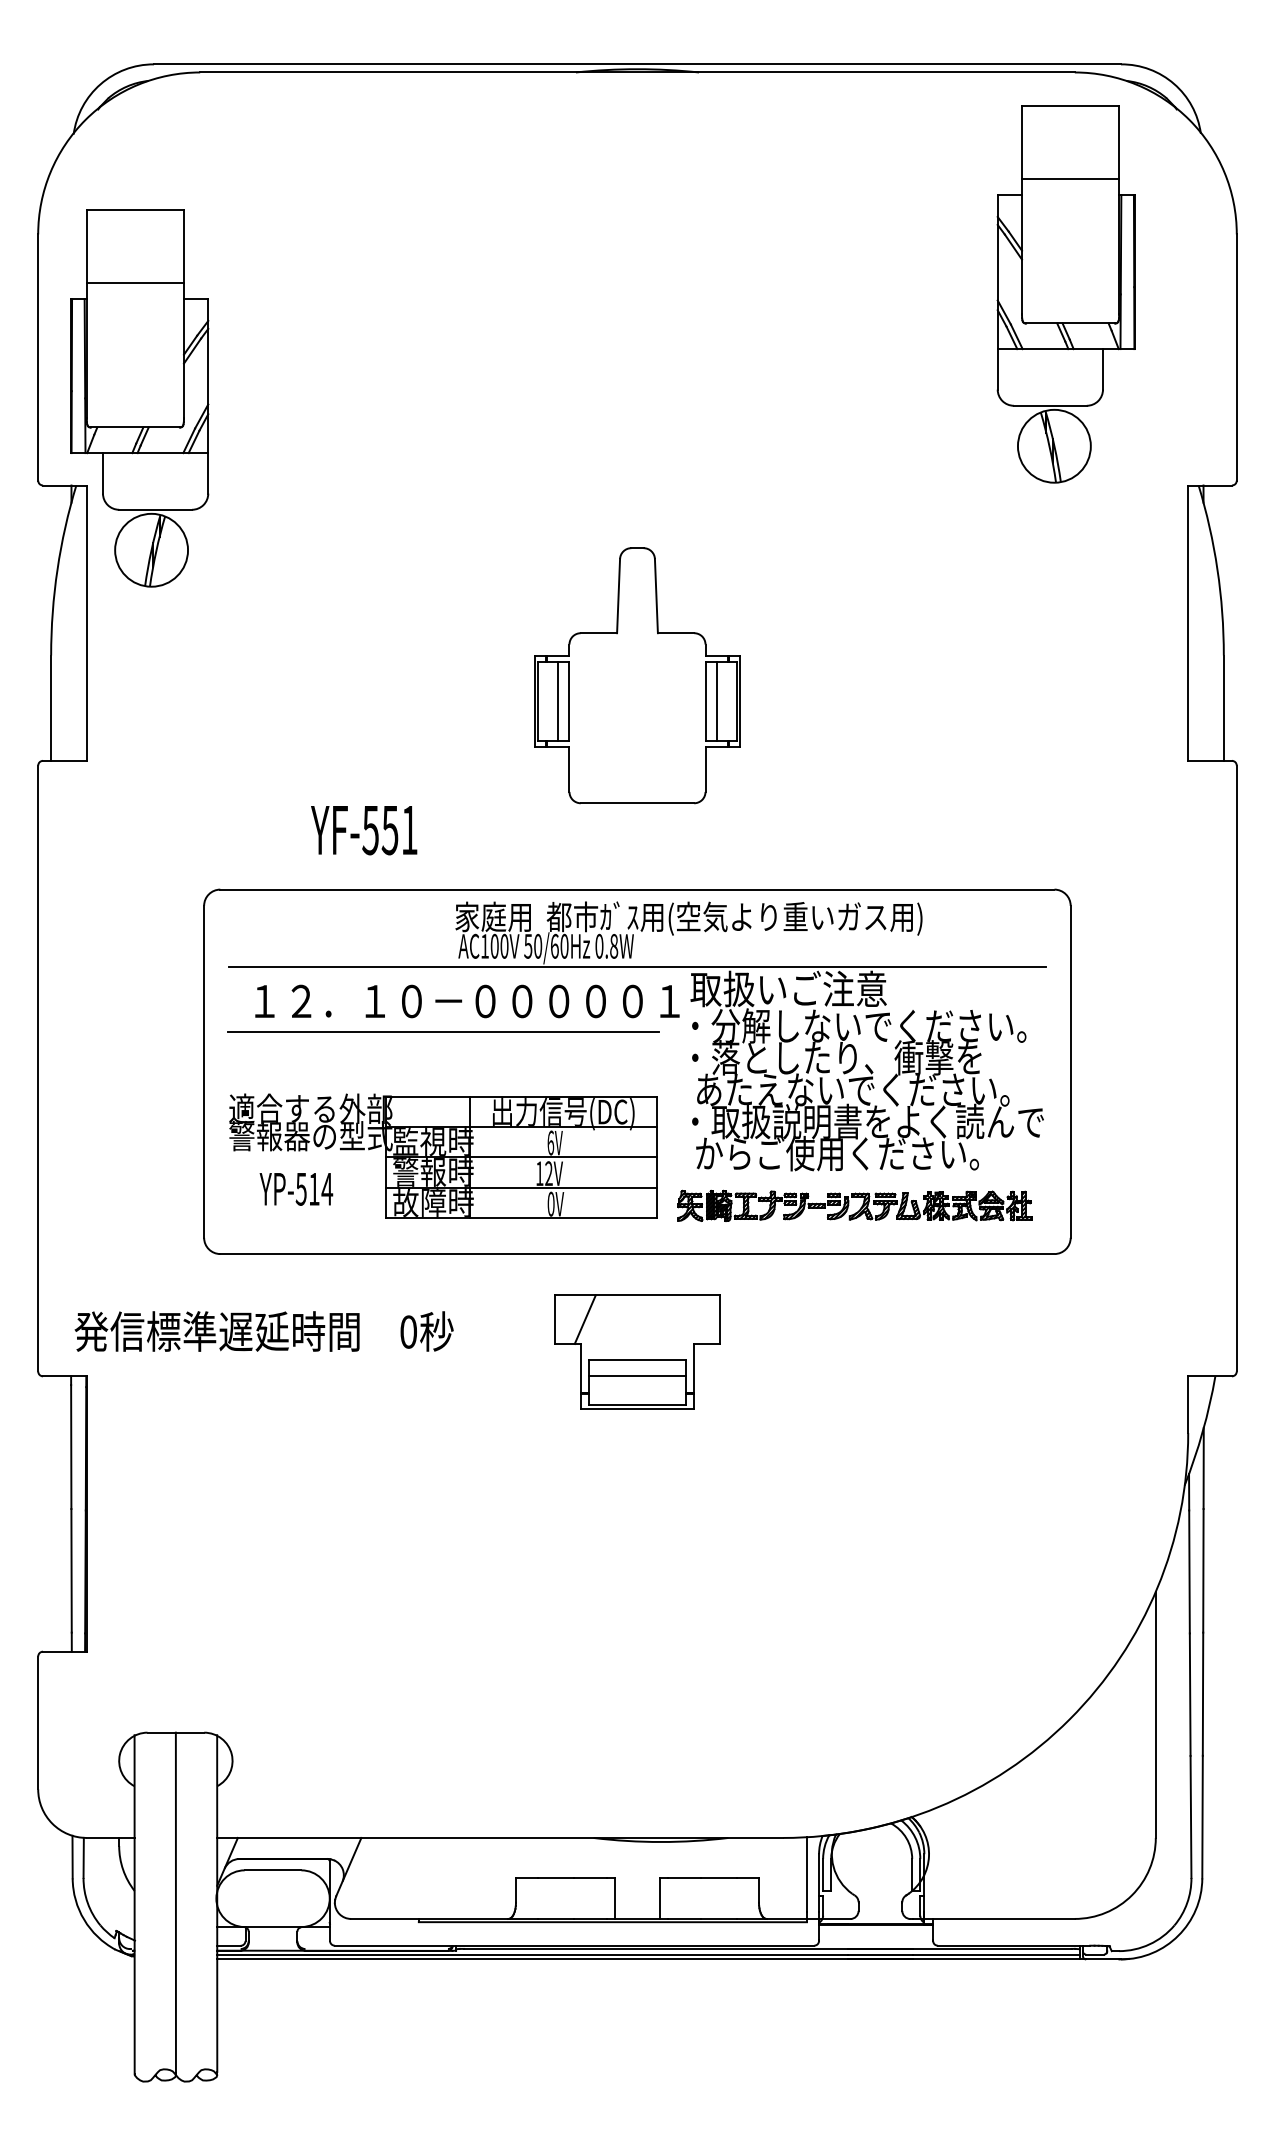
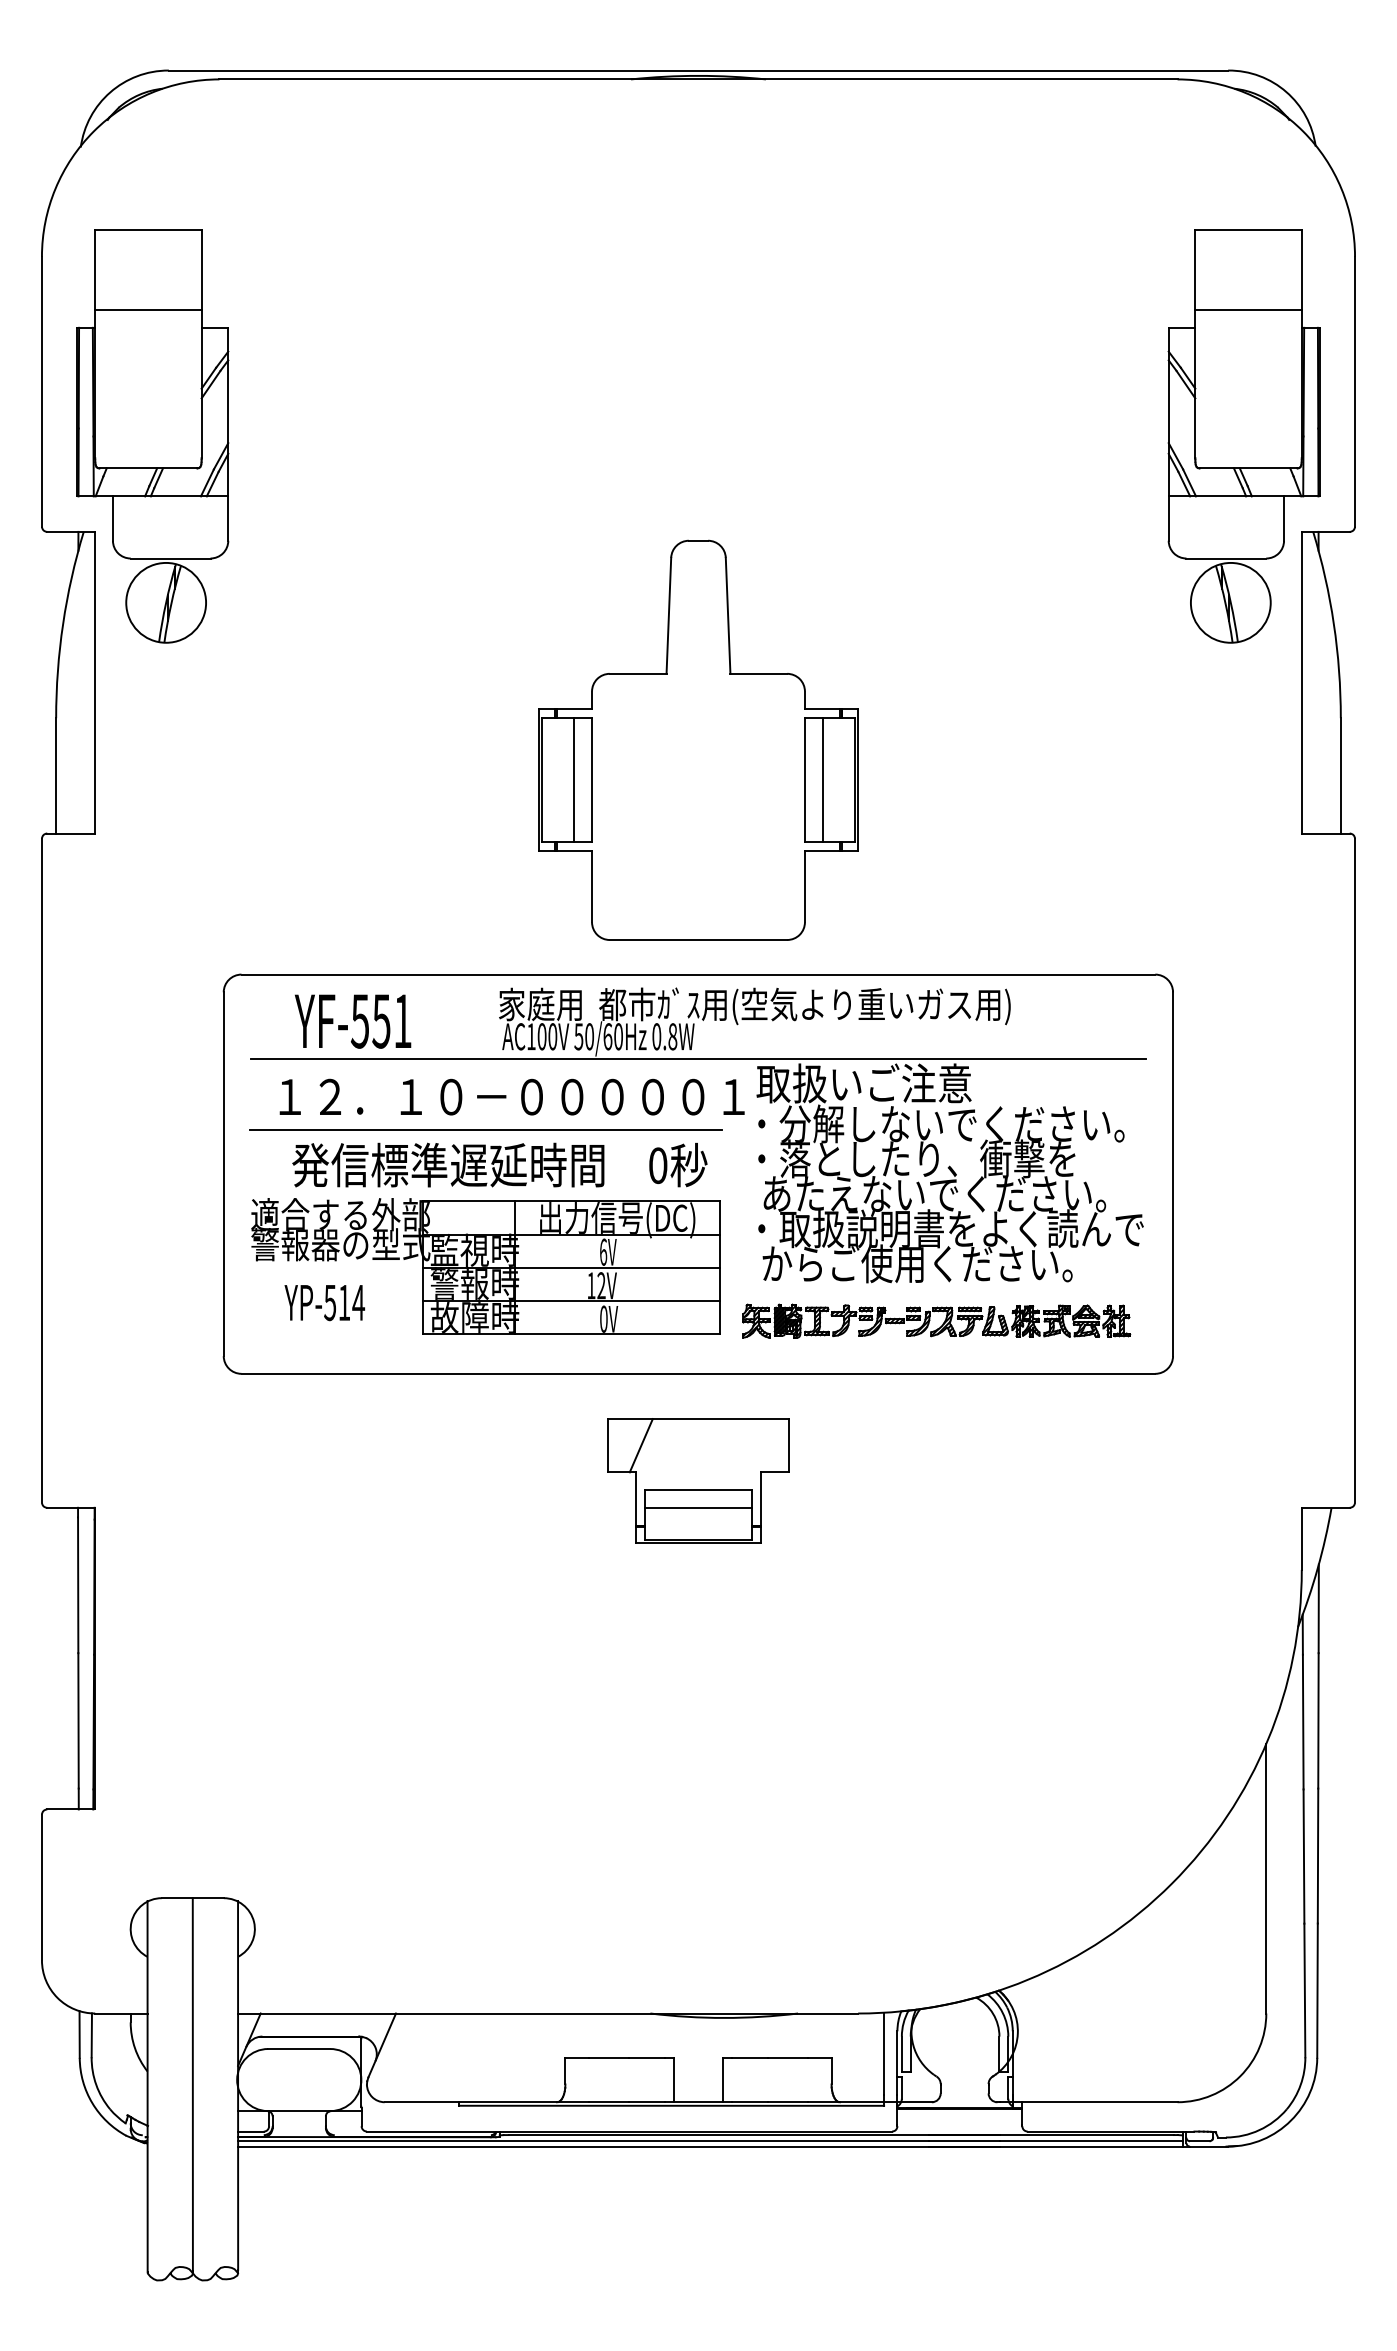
part: (1065, 294) -> (1242, 436), moved
part: (637, 675) -> (698, 740), size x1.43
text: (364, 830) -> (353, 1021), moved
text: (263, 1331) -> (499, 1165), moved

